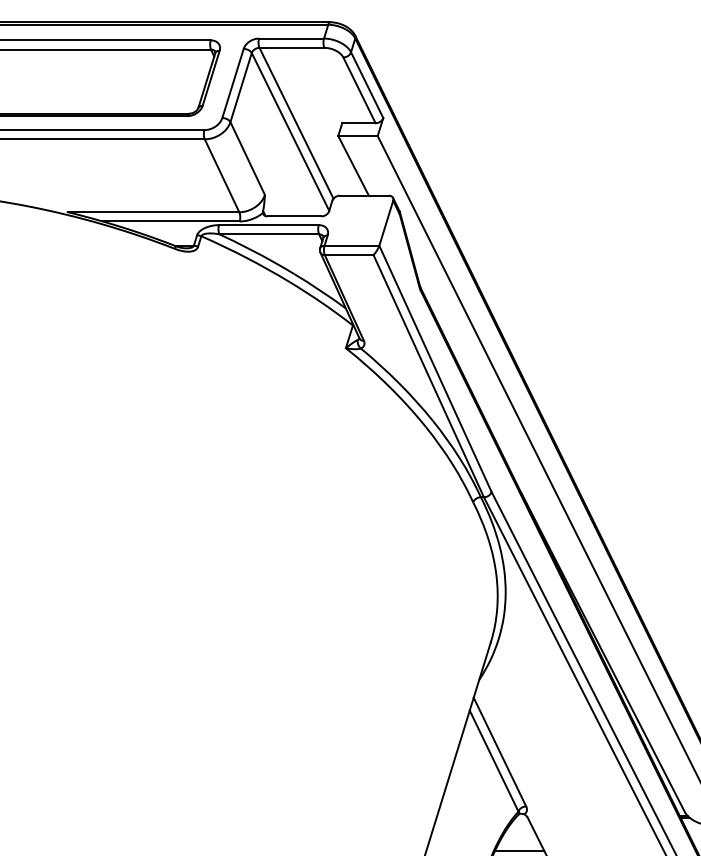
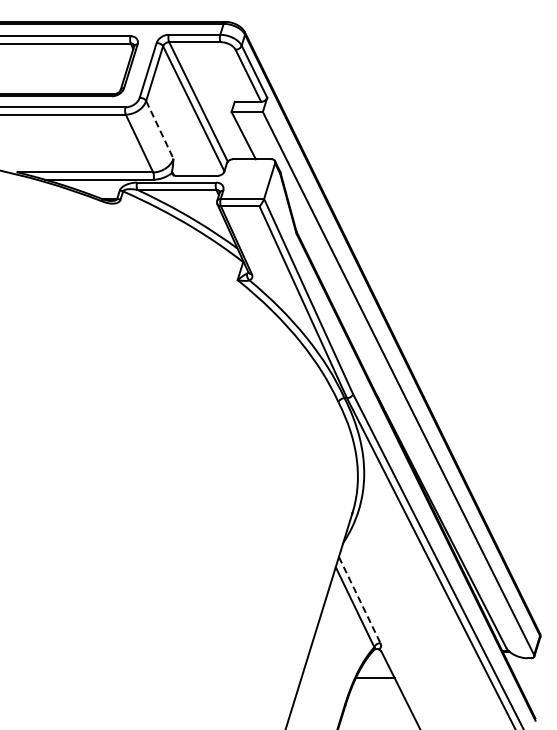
line: (247, 158) -> (159, 129), solid -> dashed
line: (499, 752) -> (359, 600), solid -> dashed

